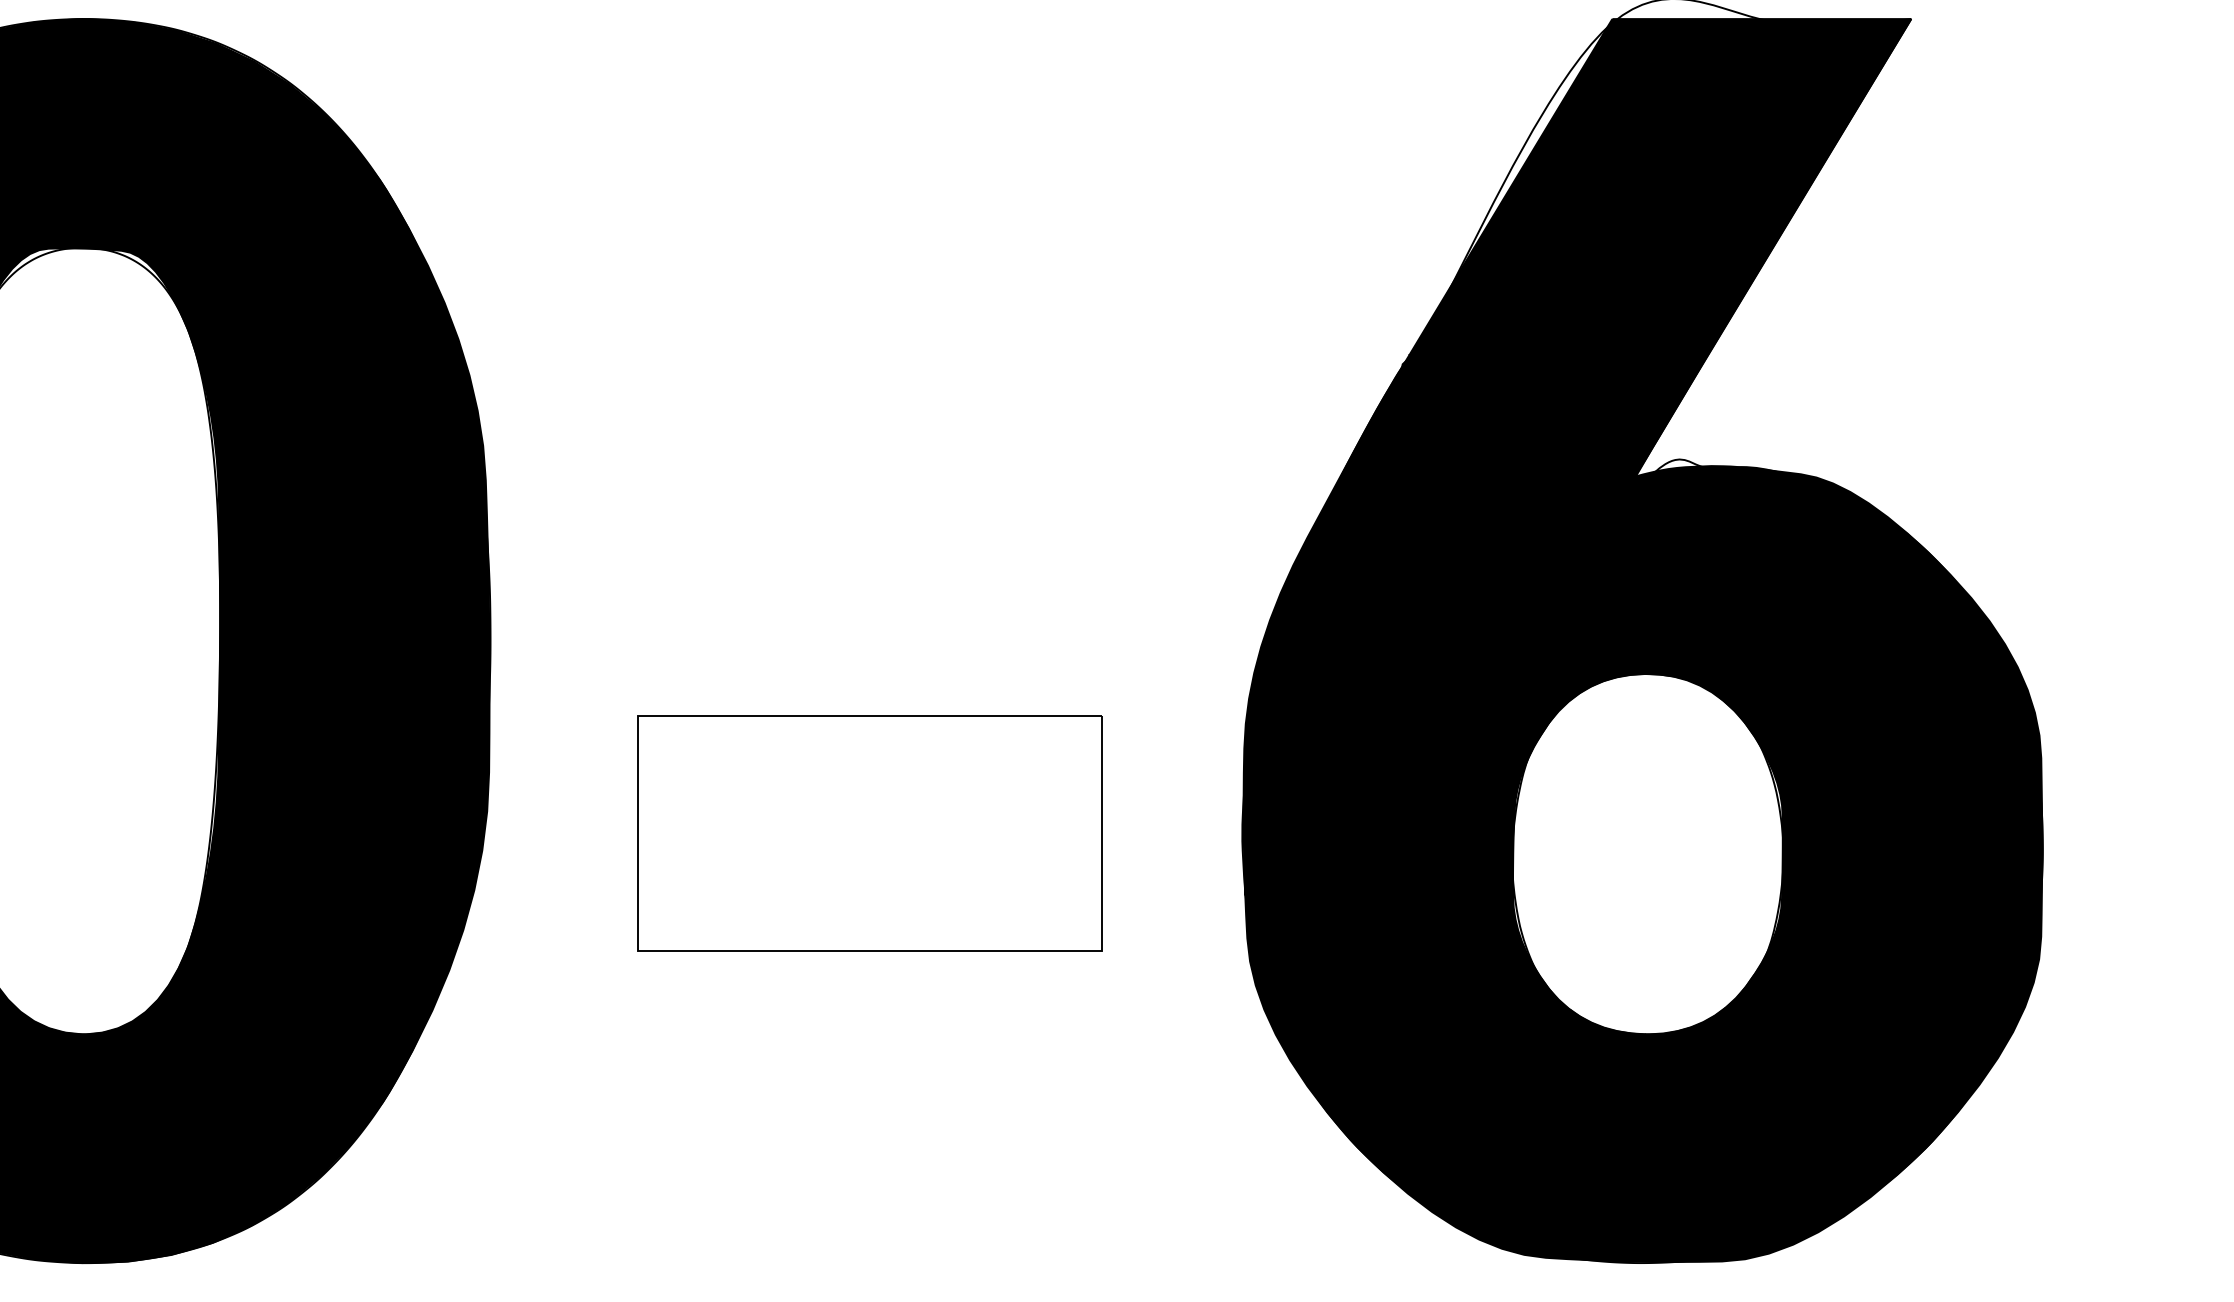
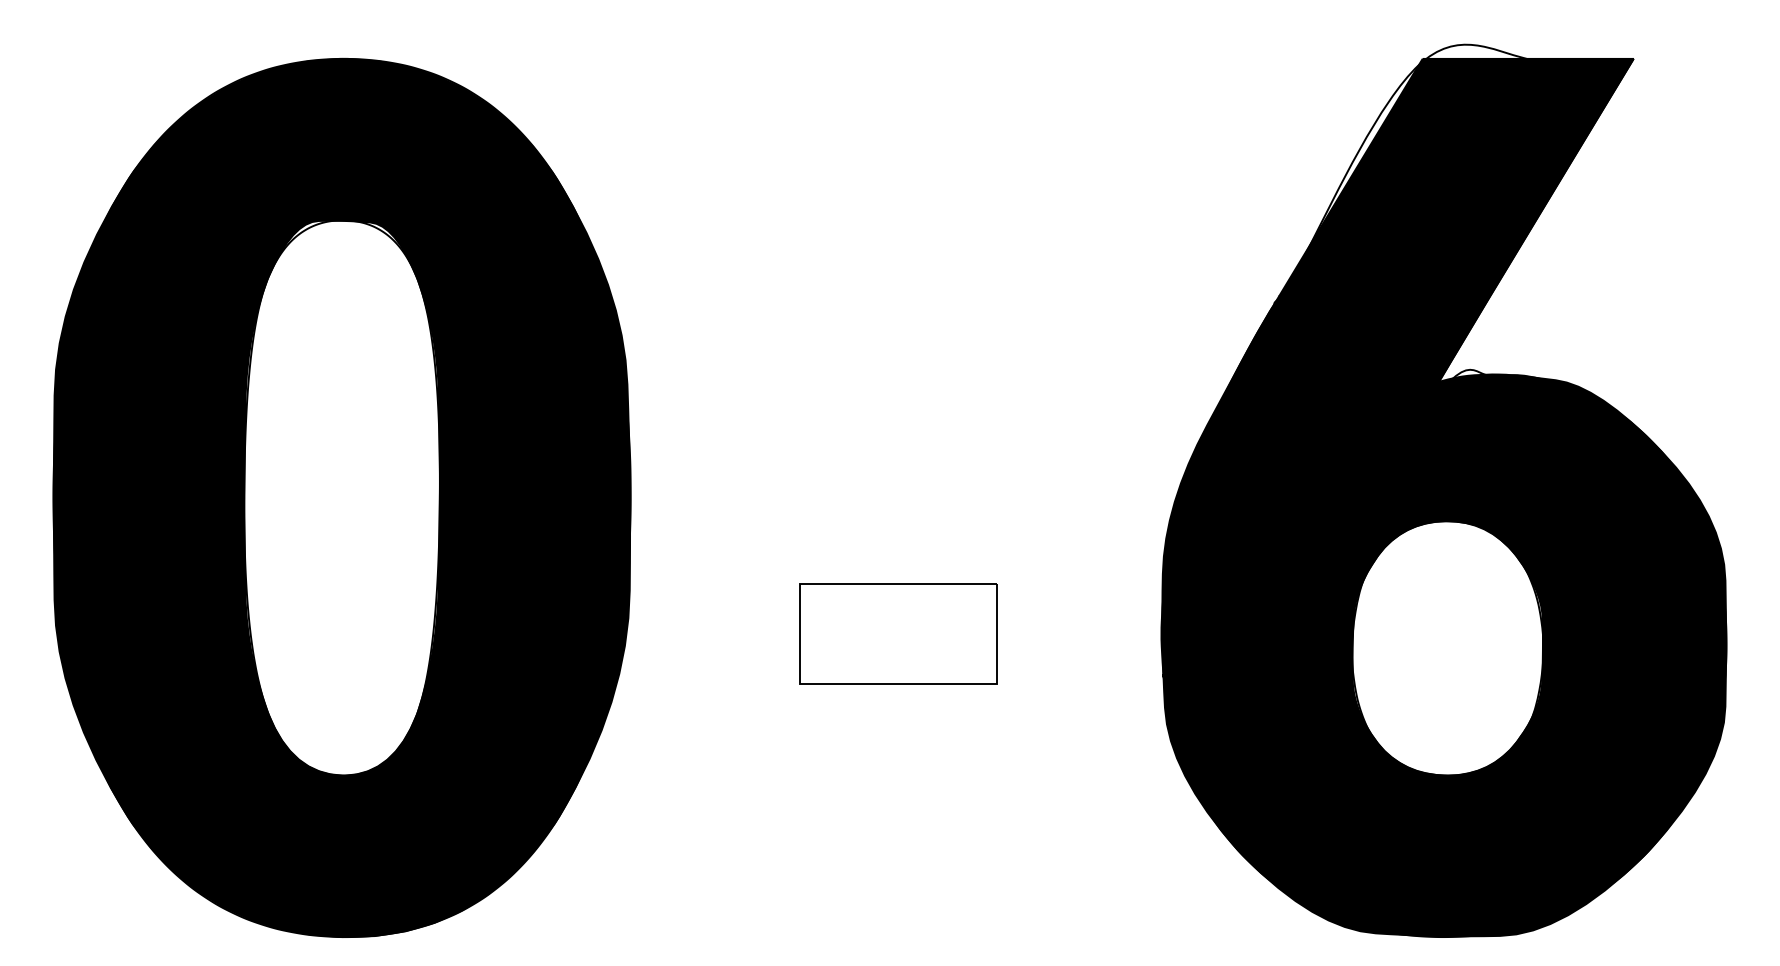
part: (869, 833) -> (898, 633), size x0.6

